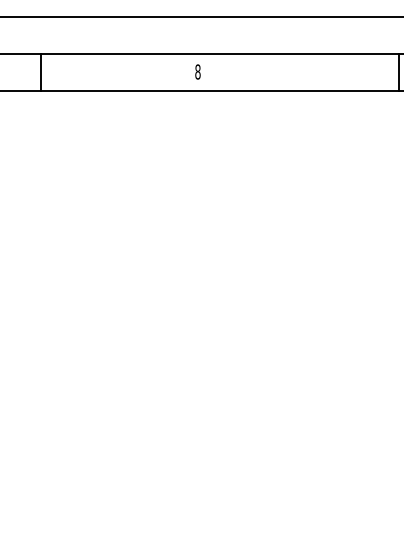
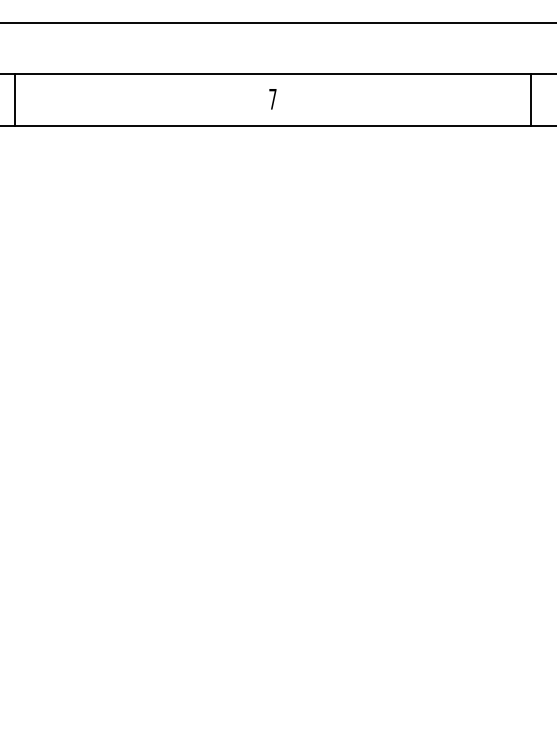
text: (197, 71) -> (272, 98), 8 -> 7
line: (40, 72) -> (14, 100), moved
line: (398, 72) -> (530, 100), moved

